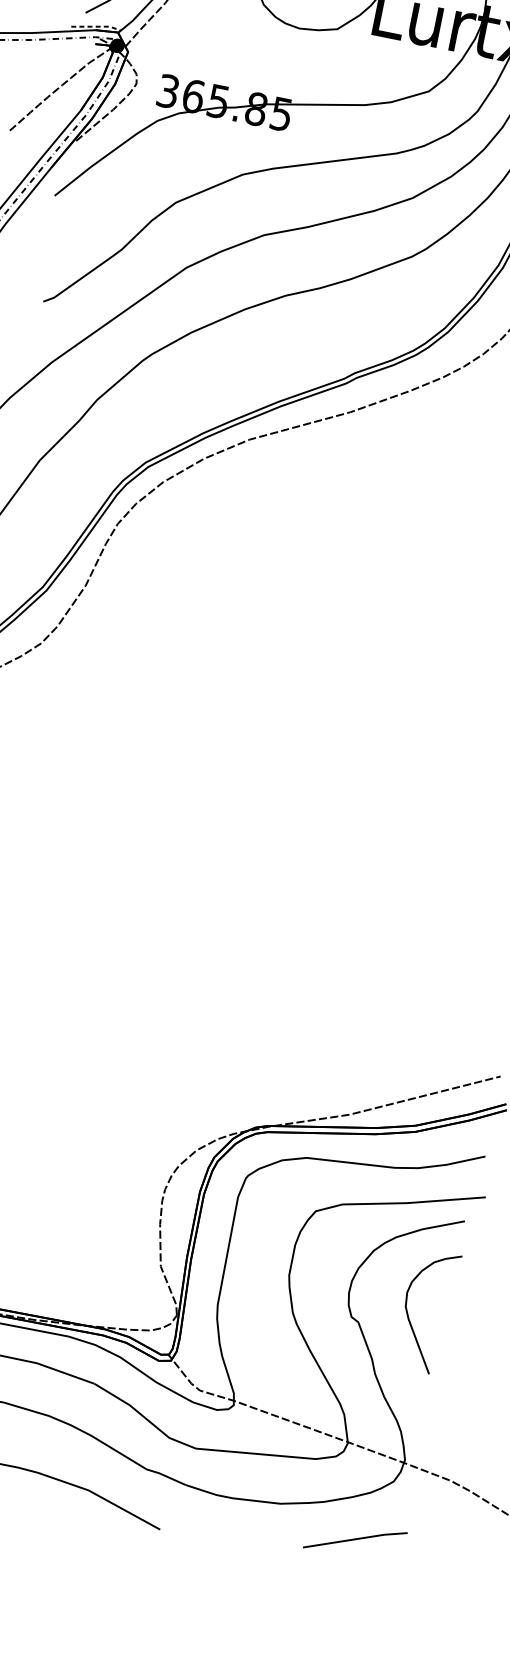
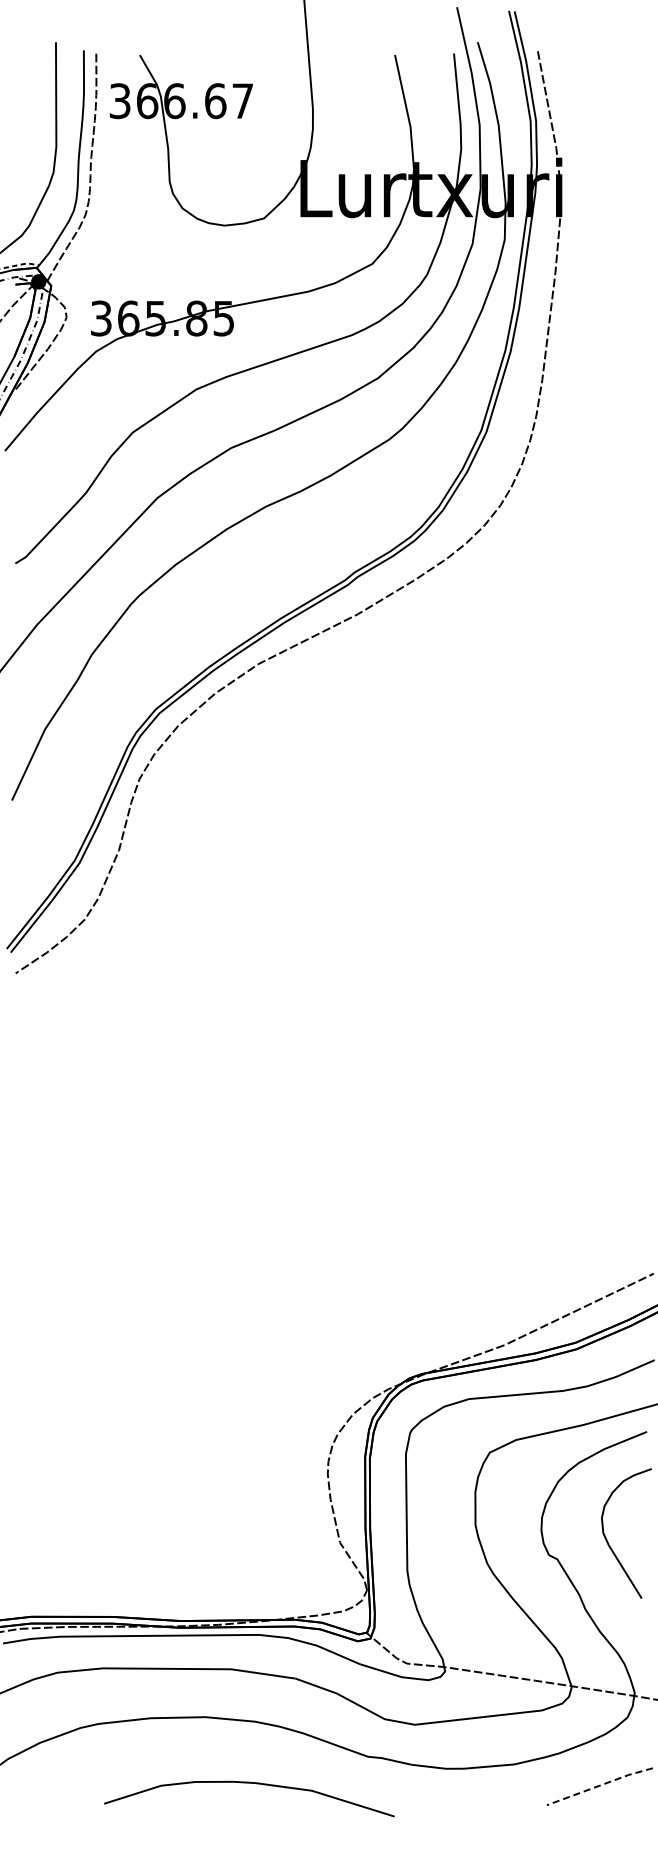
line: (355, 1539) -> (599, 1785), solid -> dashed

